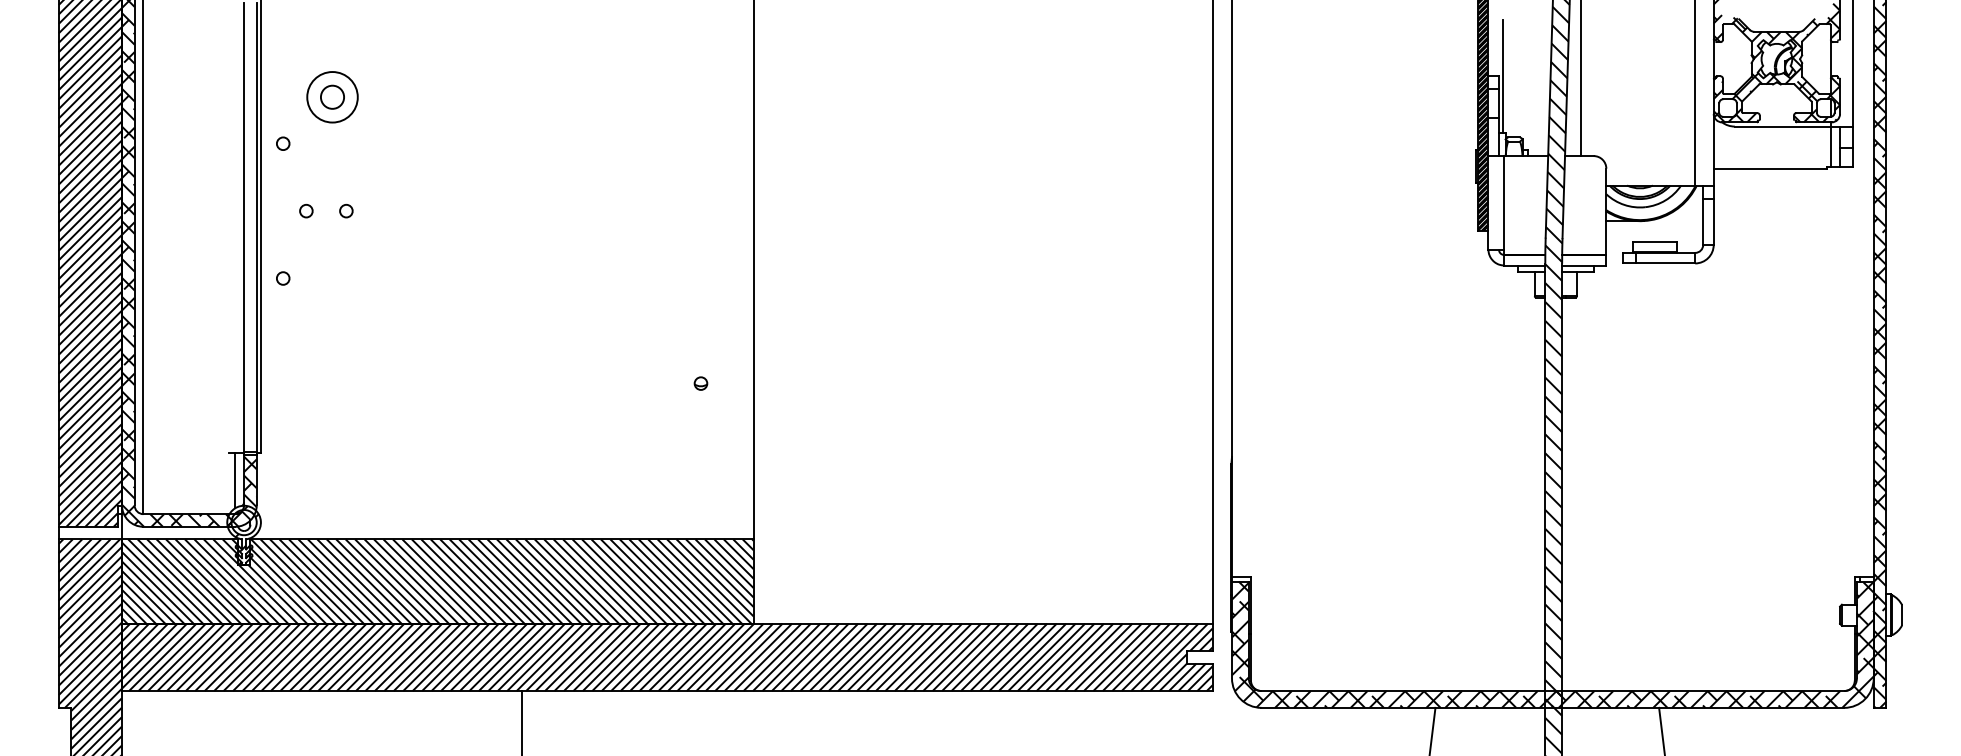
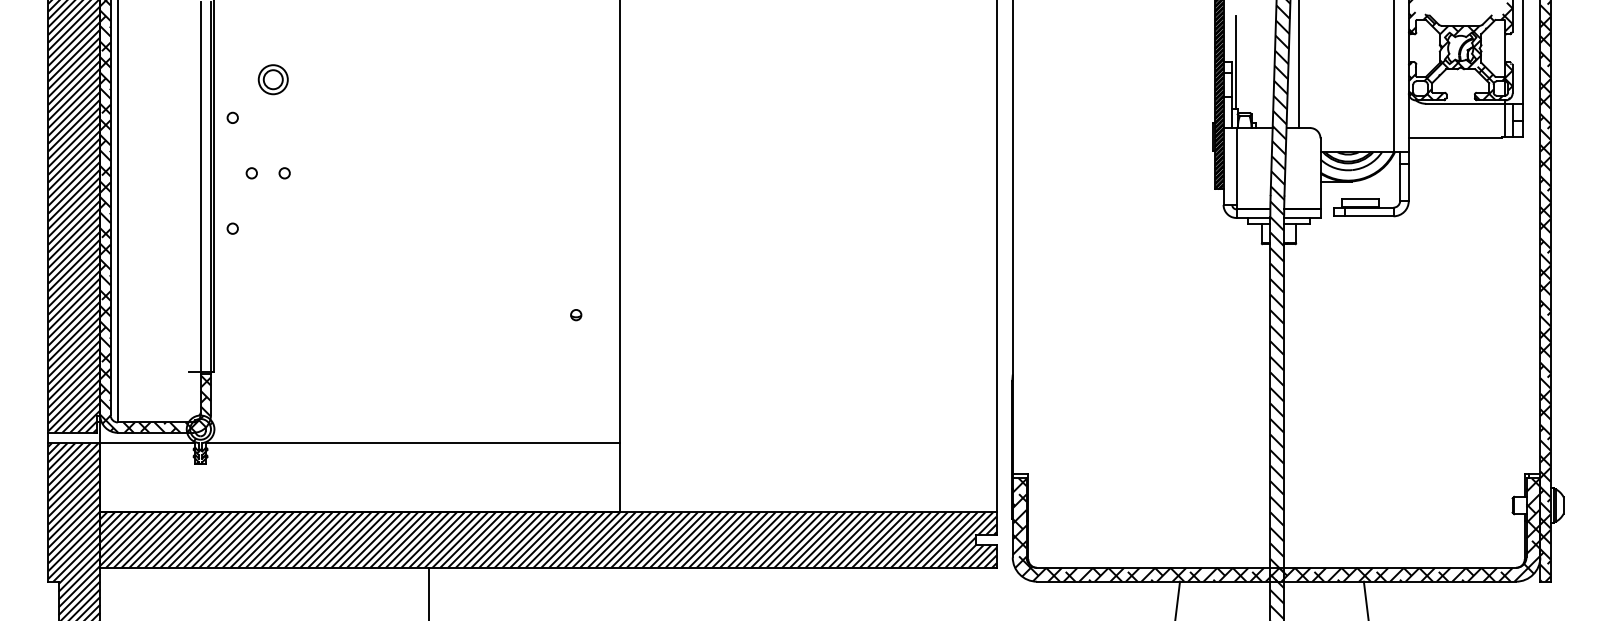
circle: (332, 97) -> (273, 79), size x0.7
line: (235, 480) -> (193, 394), removed
hatch: (437, 581) -> (359, 477), removed

